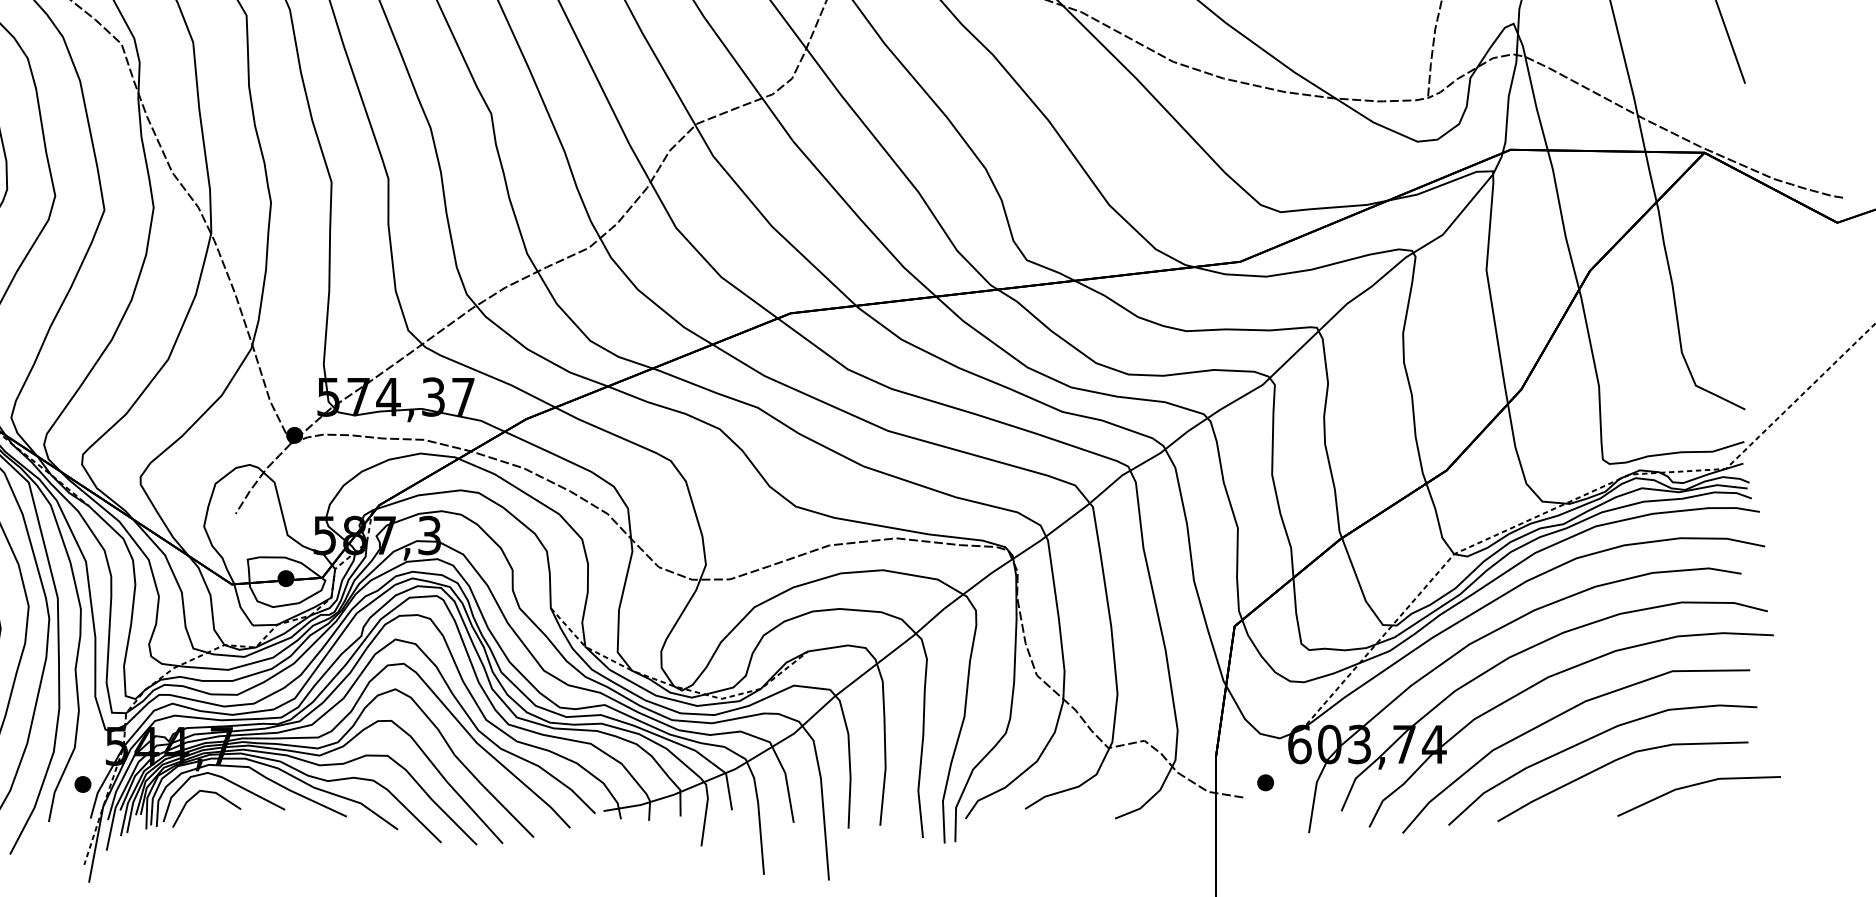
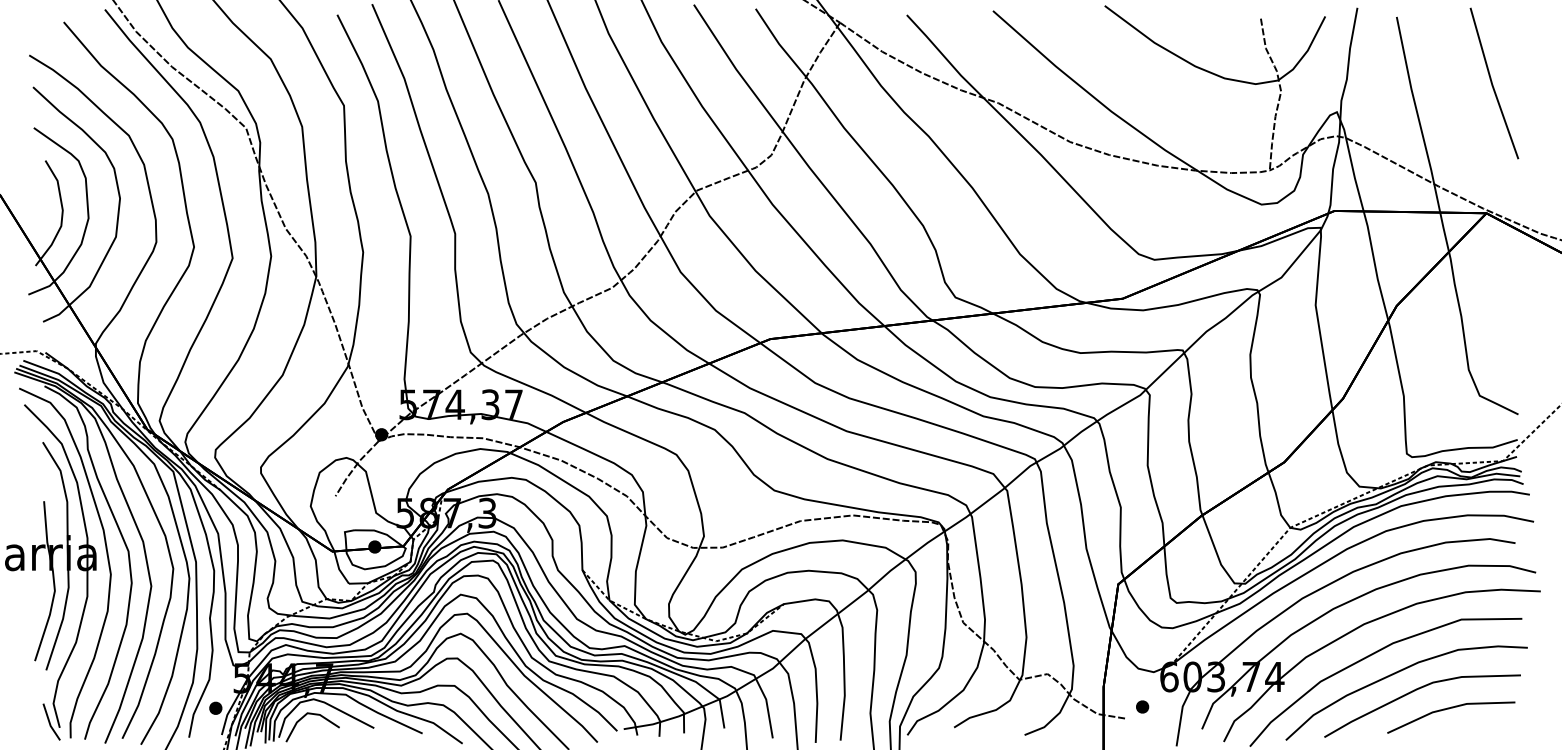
line: (1696, 785) -> (1449, 709), moved

